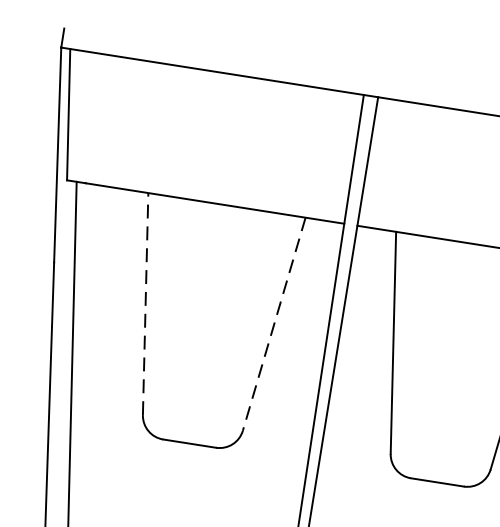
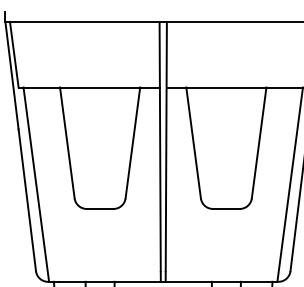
line: (146, 303) -> (67, 142), dashed -> solid
line: (273, 323) -> (132, 142), dashed -> solid

